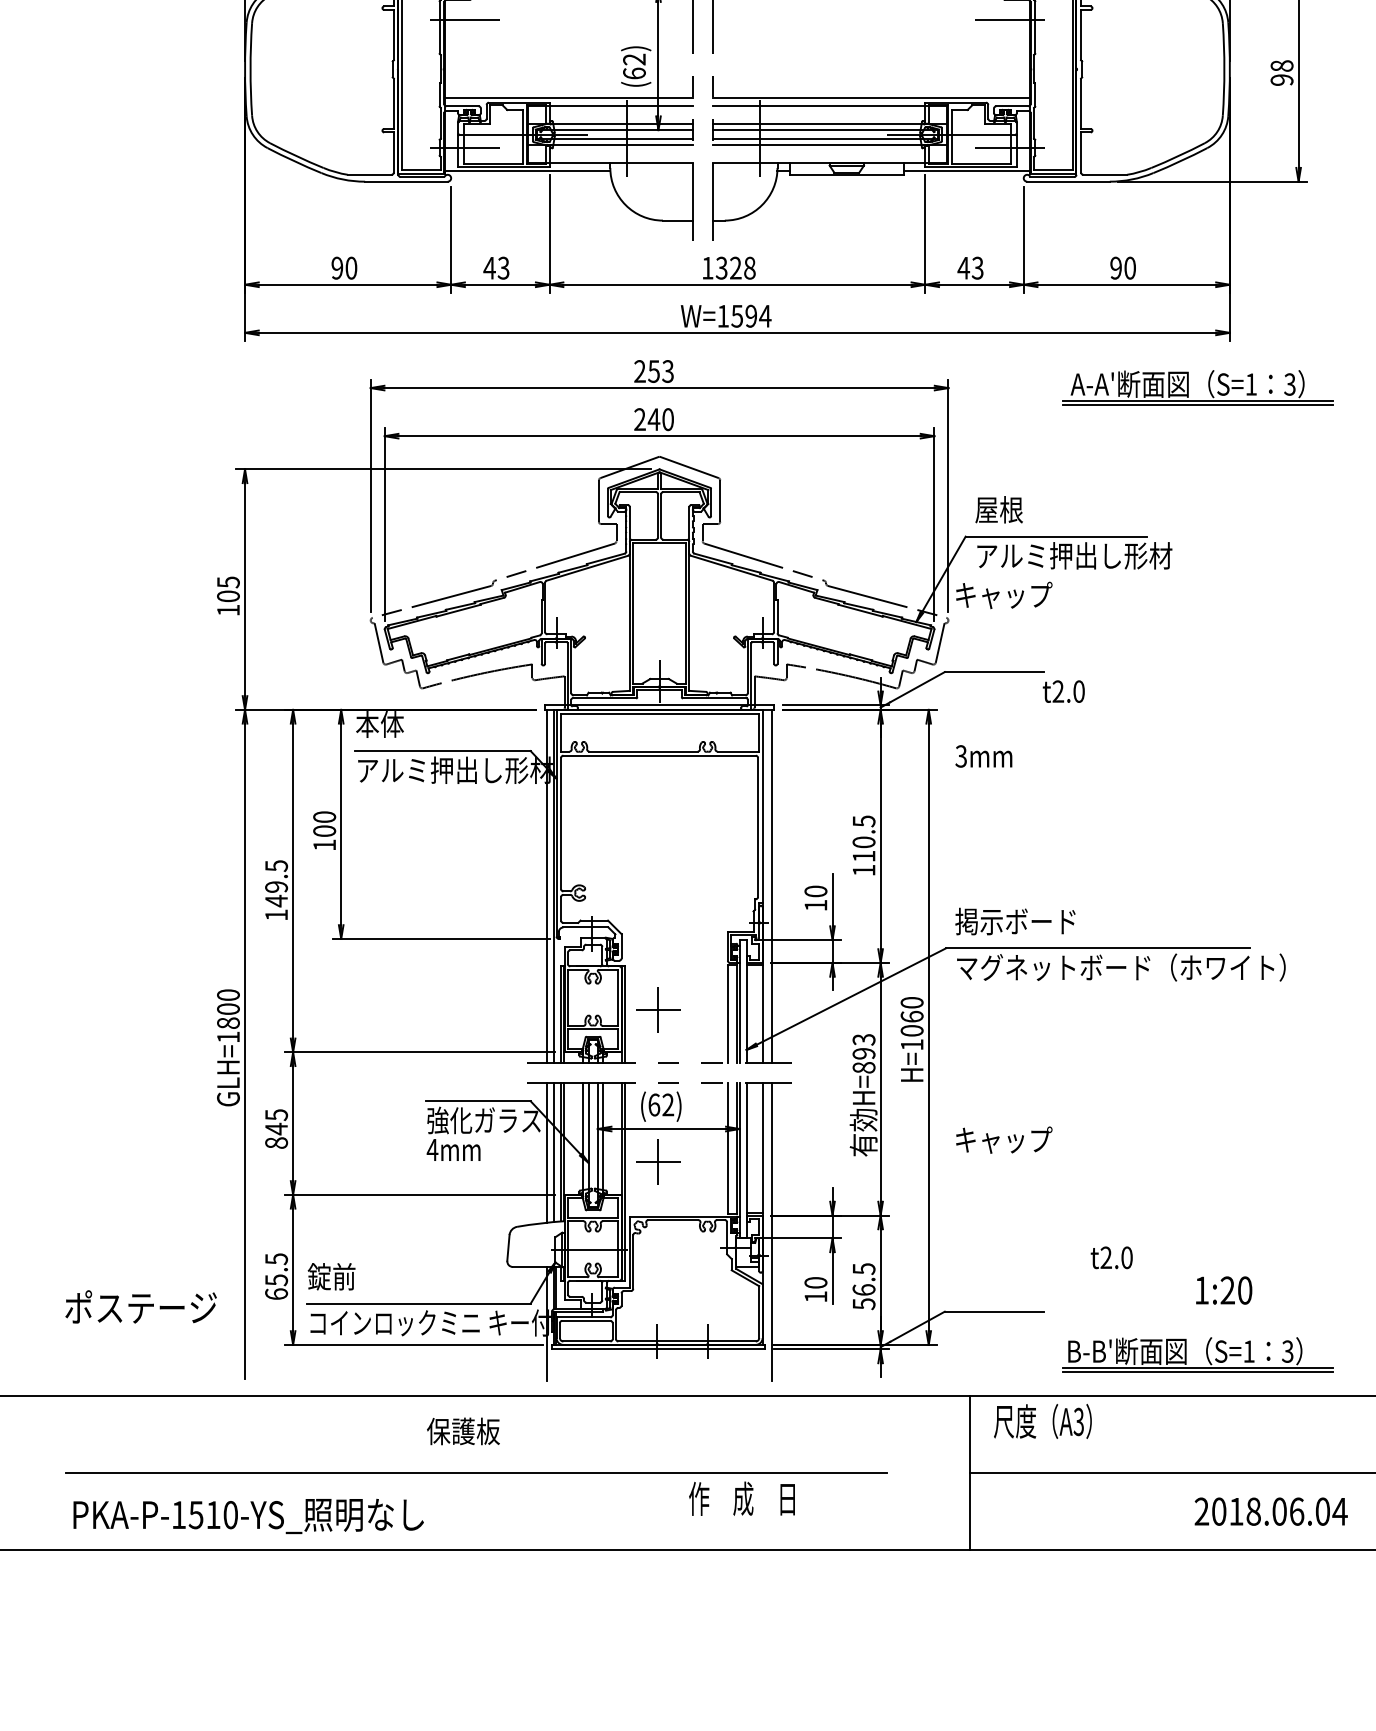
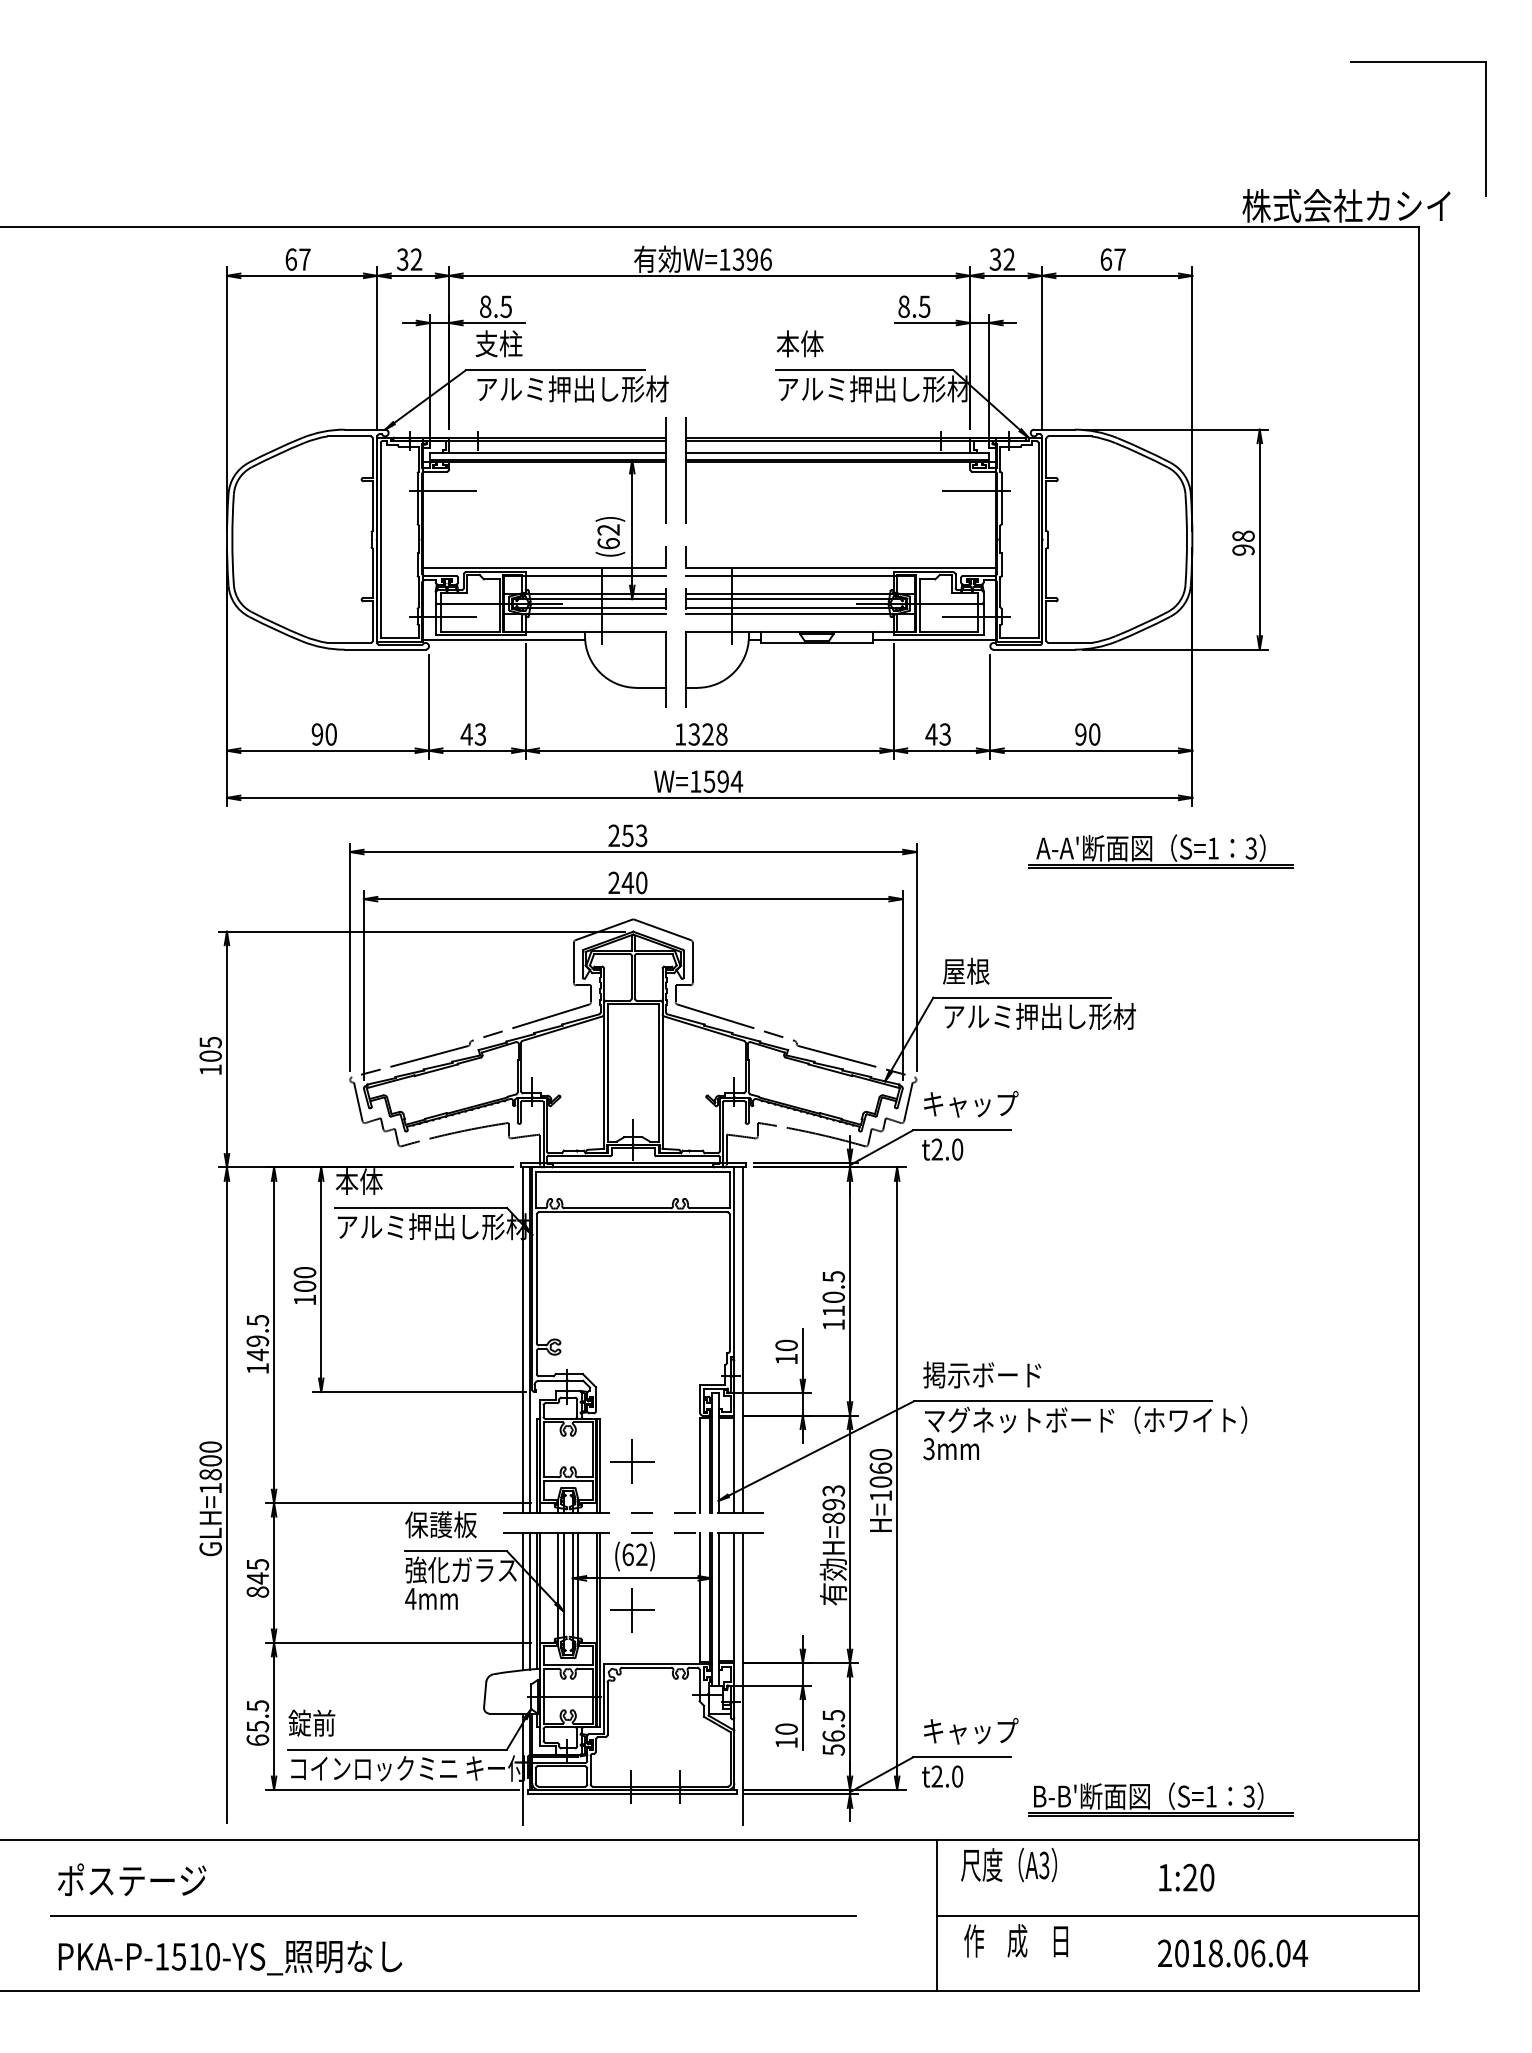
text: (1004, 595) -> (971, 1104), moved
text: (1063, 691) -> (942, 1149), moved
text: (984, 756) -> (951, 1449), moved
text: (1004, 1140) -> (971, 1731), moved
text: (1111, 1257) -> (942, 1776), moved
text: (1223, 1290) -> (1186, 1877), moved
text: (140, 1306) -> (131, 1879), moved
text: (462, 1431) -> (440, 1524), moved
text: (741, 1498) -> (1015, 1940), moved

